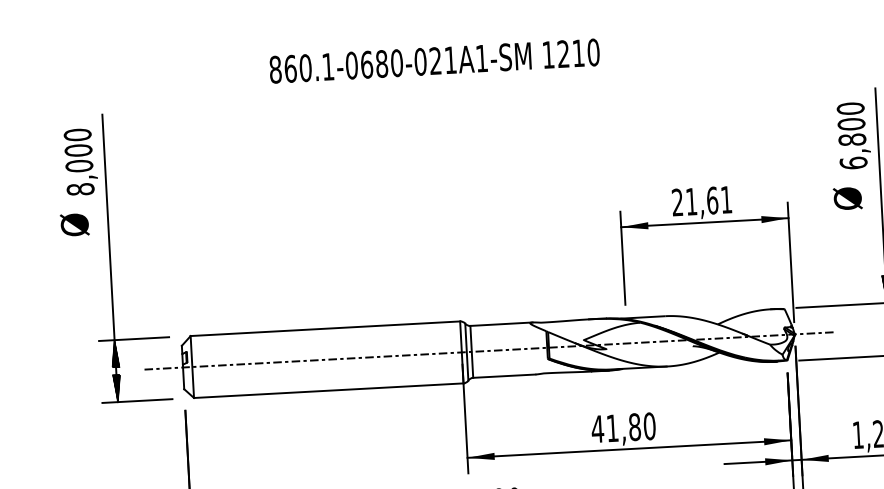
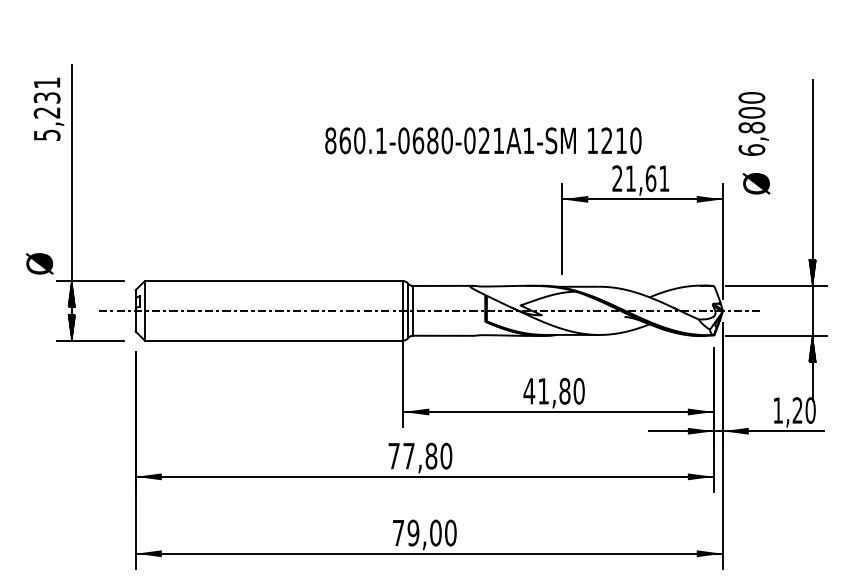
text: (434, 60) -> (483, 140), moved
text: (853, 135) -> (753, 123), moved
text: (78, 162) -> (46, 109), 8,000 -> 5,231
text: (847, 198) -> (756, 183), moved
text: (74, 224) -> (39, 263), moved

